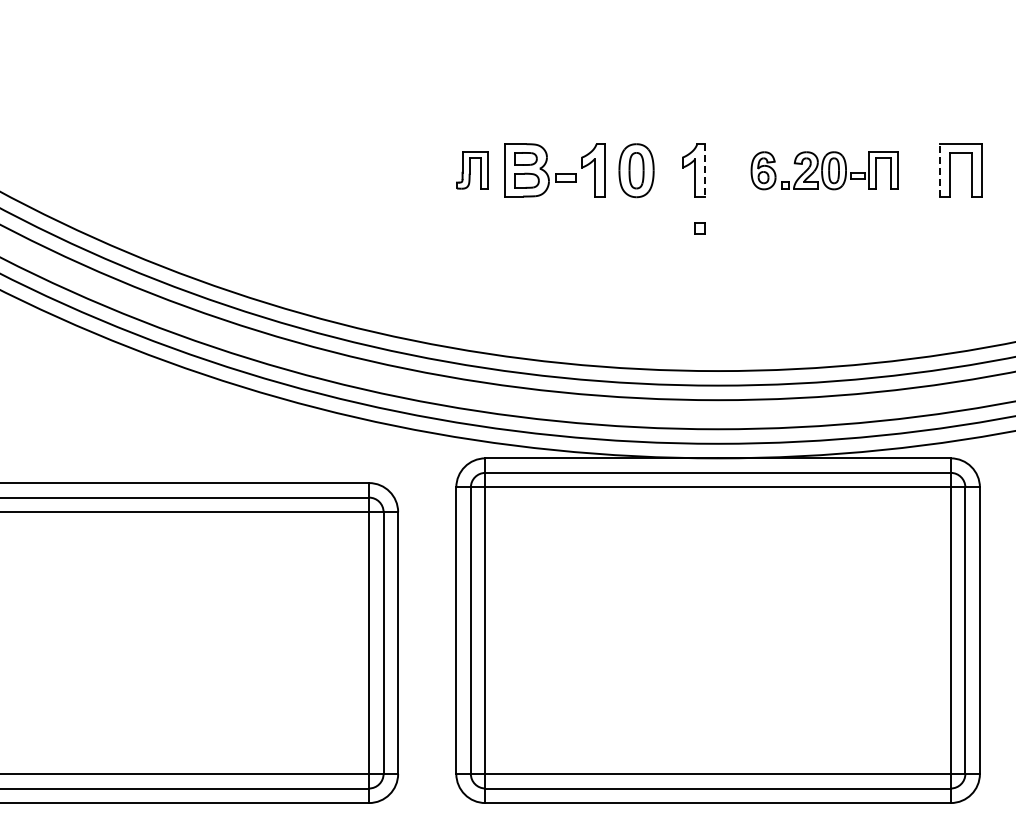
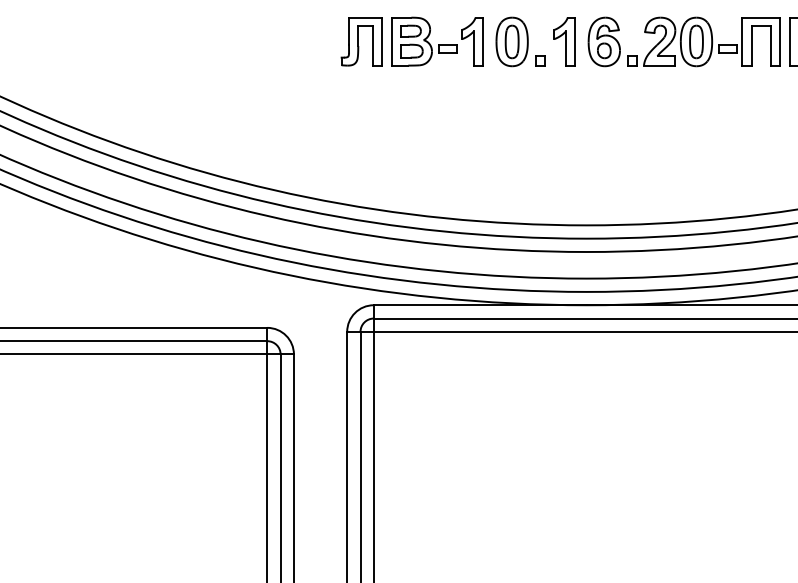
line: (940, 169) -> (790, 40), dashed -> solid
part: (472, 170) -> (362, 41), size x1.43
line: (705, 170) -> (575, 41), dashed -> solid
part: (824, 170) -> (684, 41), size x1.43
part: (699, 228) -> (539, 60), moved

